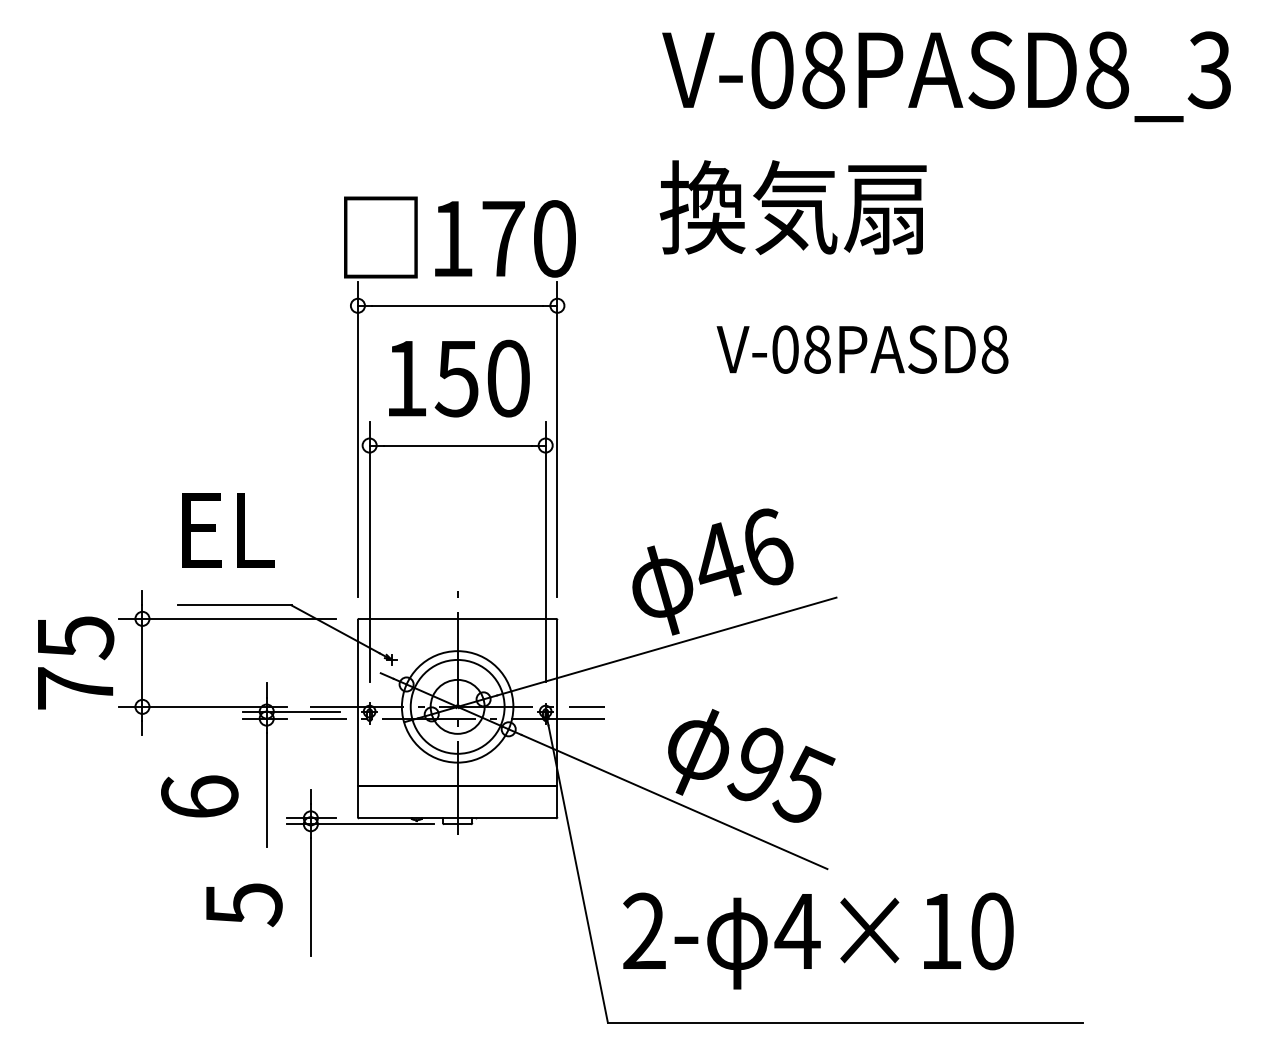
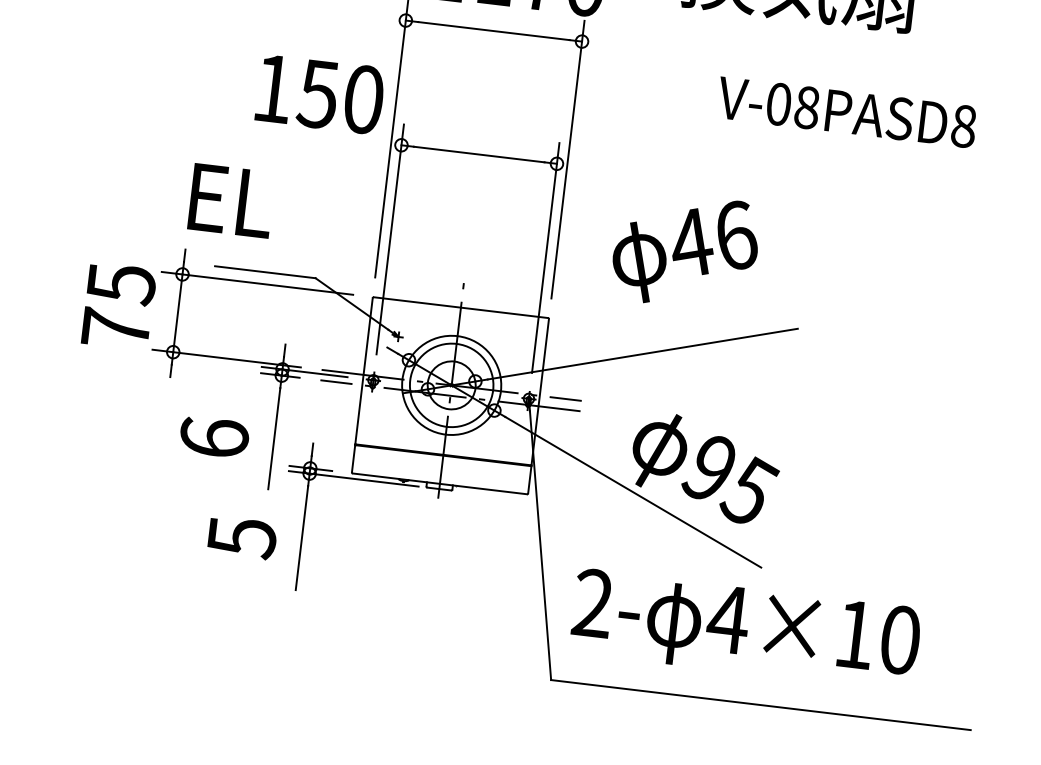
text: (459, 378) -> (320, 94), moved
text: (228, 530) -> (231, 201), moved
text: (712, 571) -> (685, 250), moved

